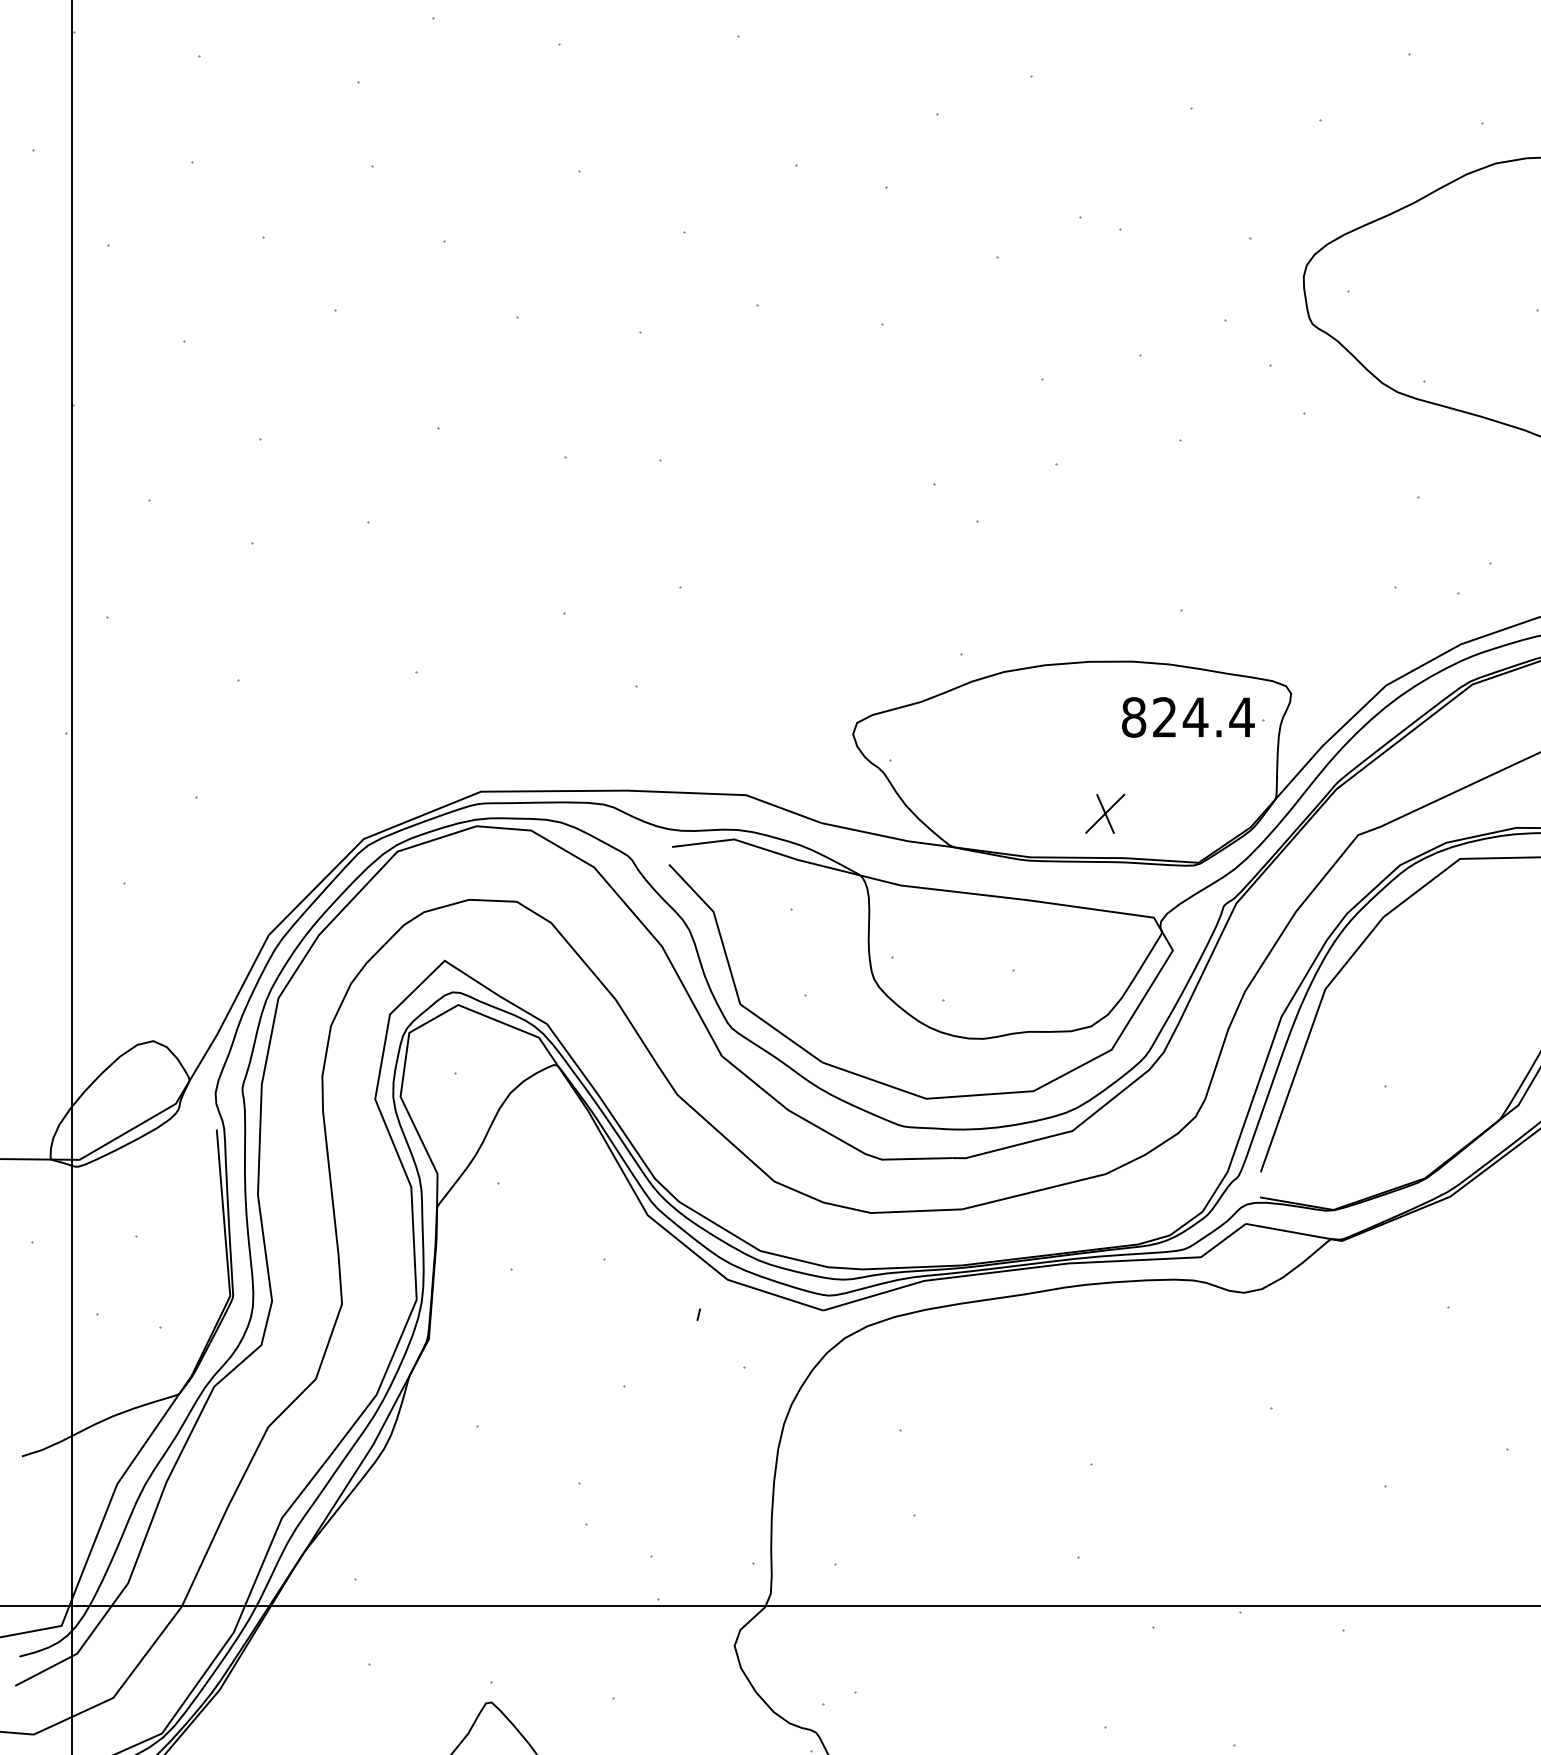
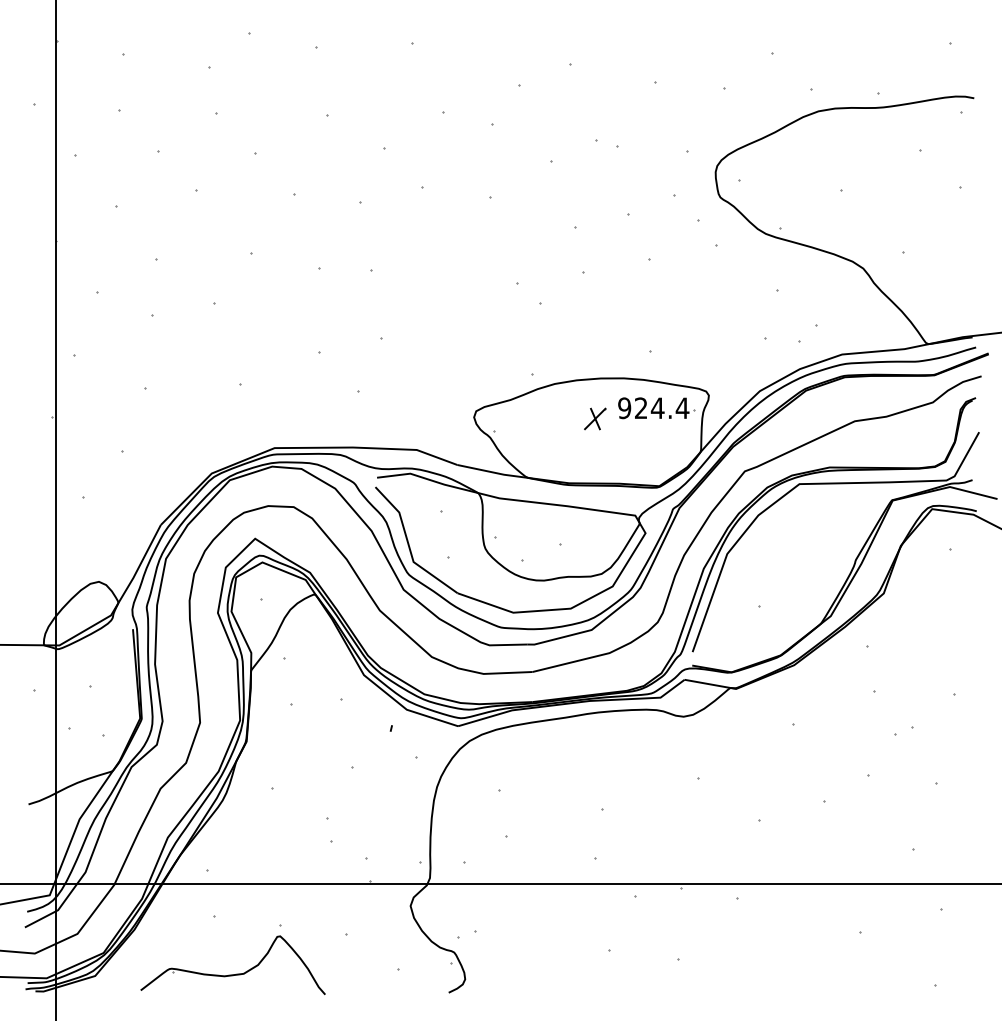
text: (1133, 717) -> (624, 408), 824.4 -> 924.4
part: (1105, 812) -> (595, 418), moved

